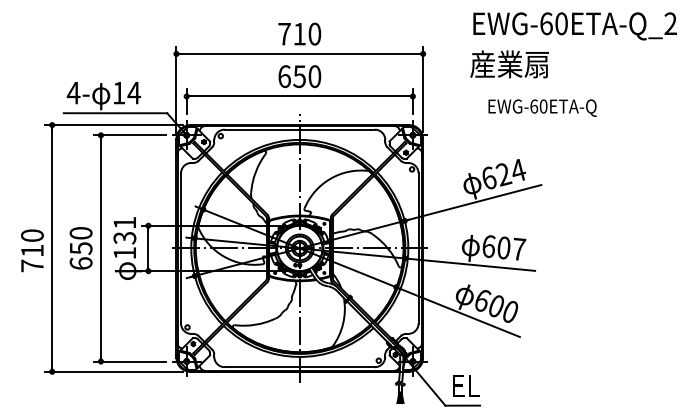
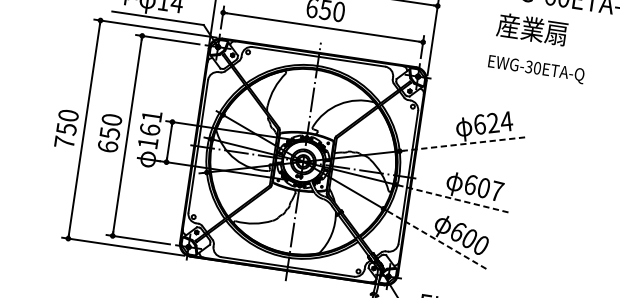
text: (509, 64) -> (532, 29), moved
text: (534, 106) -> (529, 67), EWG-60ETA-Q -> EWG-30ETA-Q
line: (474, 202) -> (463, 144), solid -> dashed
text: (124, 237) -> (149, 129), 131 -> 161
text: (32, 250) -> (66, 128), 710 -> 750
line: (471, 264) -> (453, 198), solid -> dashed
line: (460, 312) -> (437, 239), solid -> dashed

